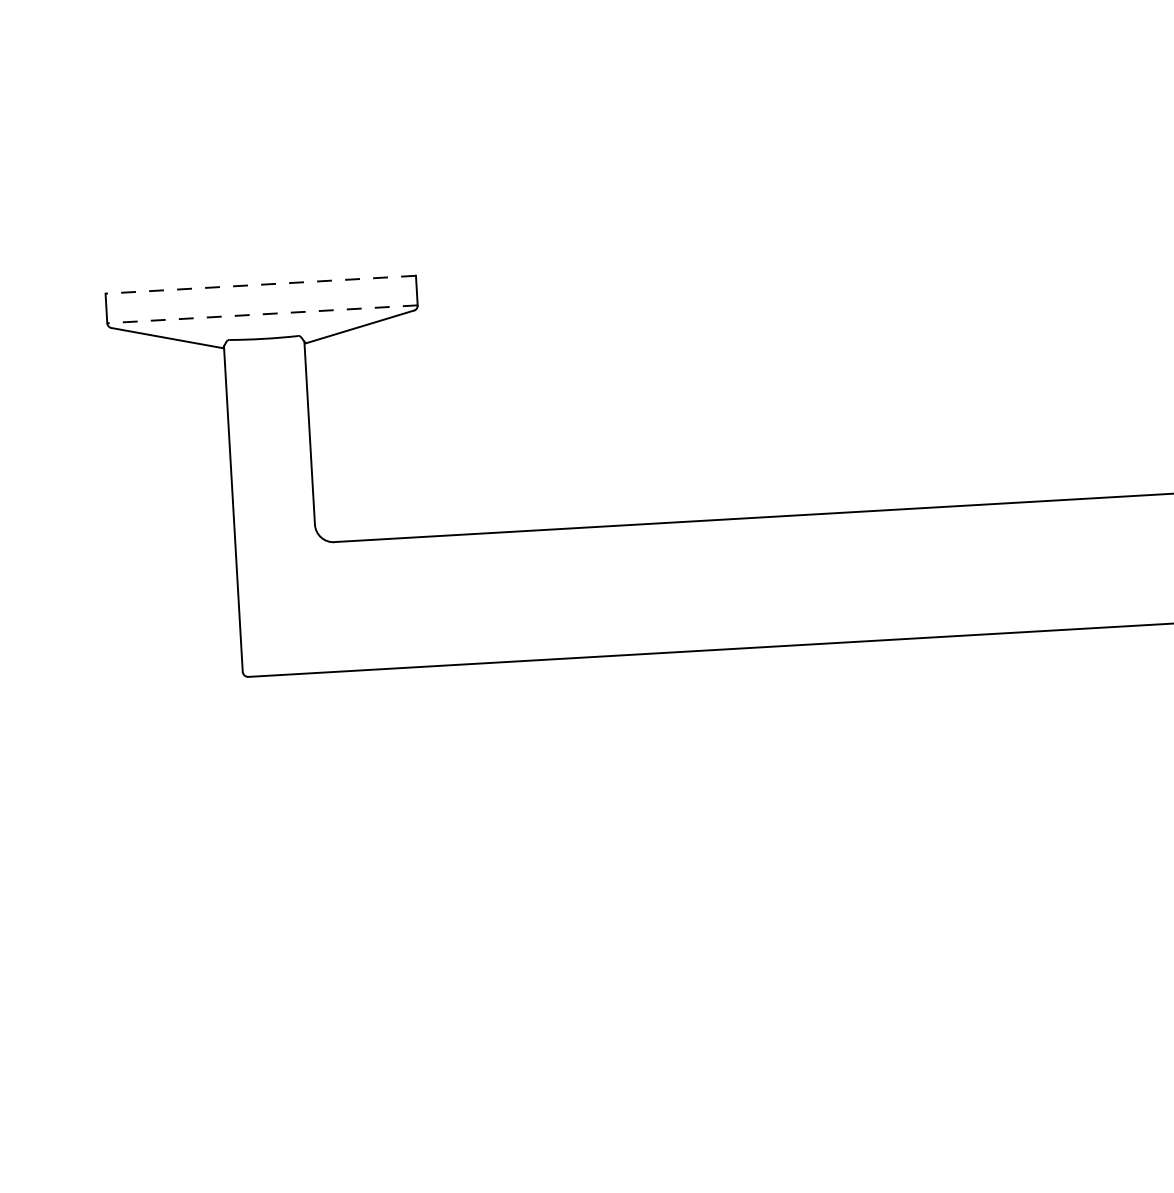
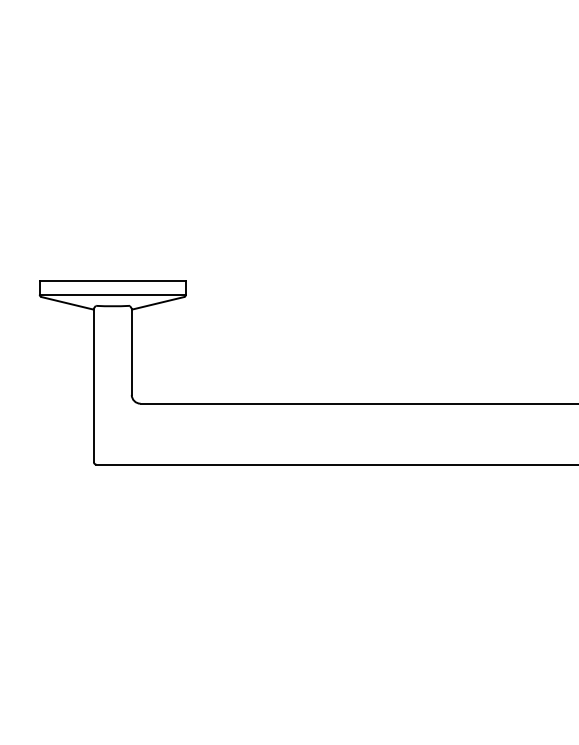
line: (260, 284) -> (112, 280), dashed -> solid
line: (261, 313) -> (112, 294), dashed -> solid

